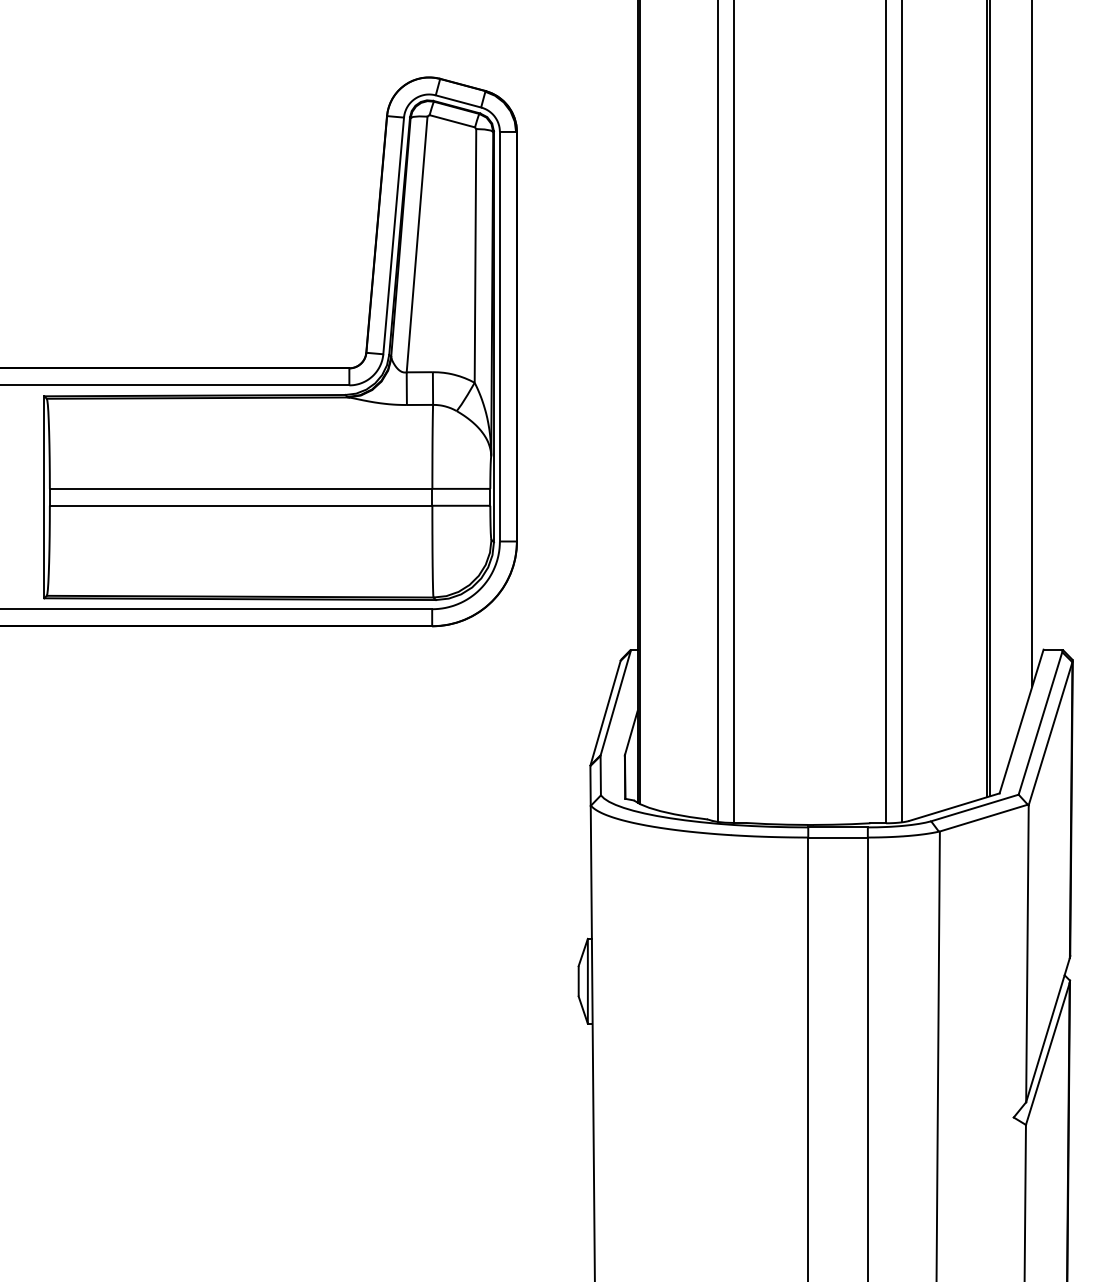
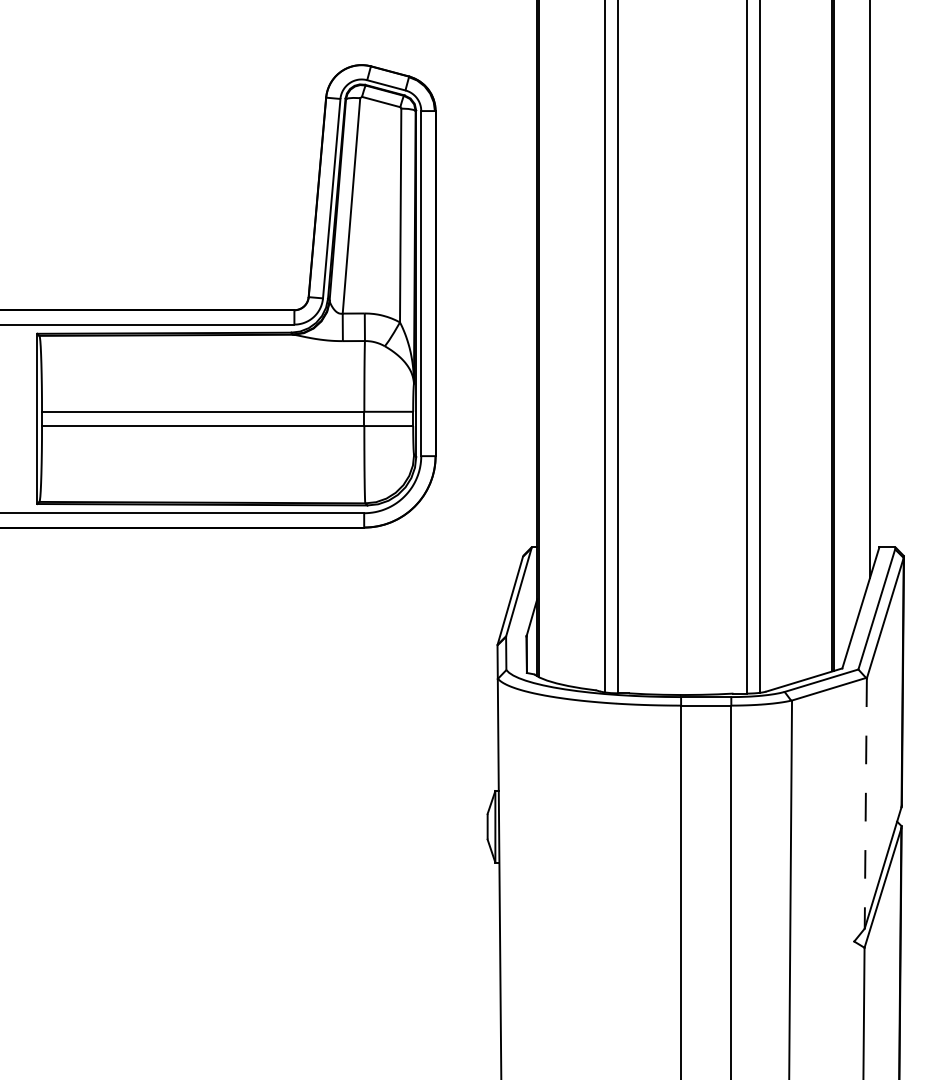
line: (1027, 954) -> (865, 804), solid -> dashed

